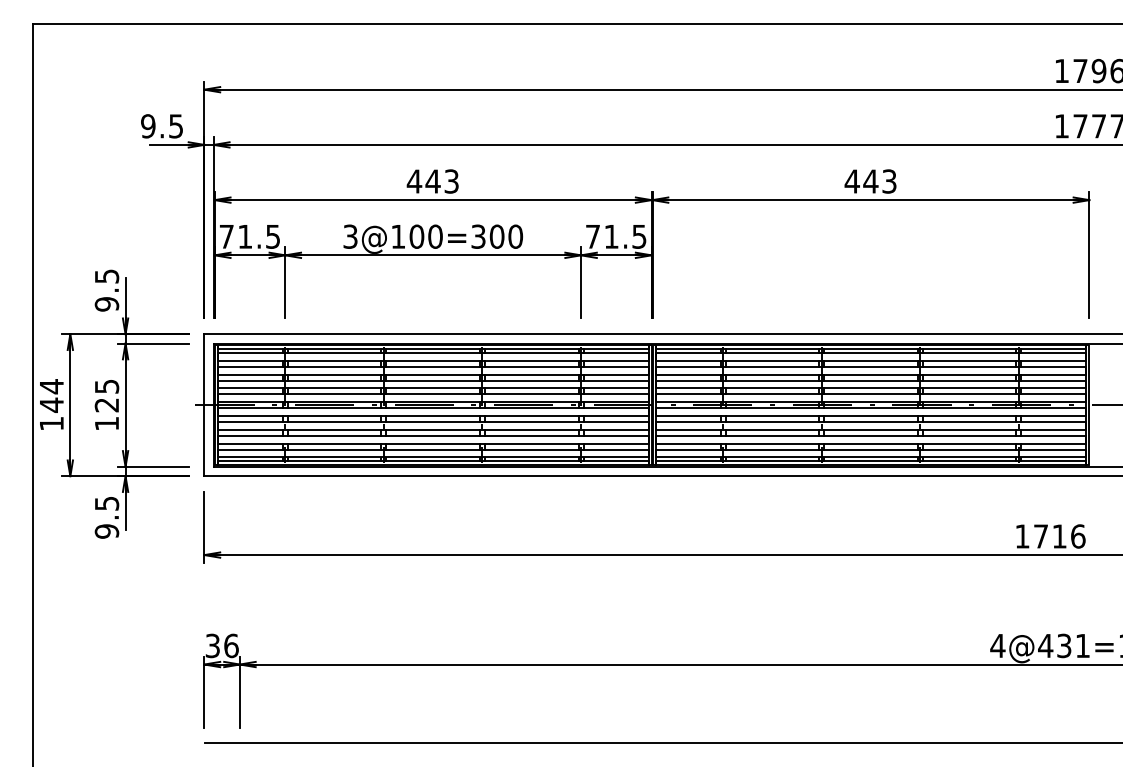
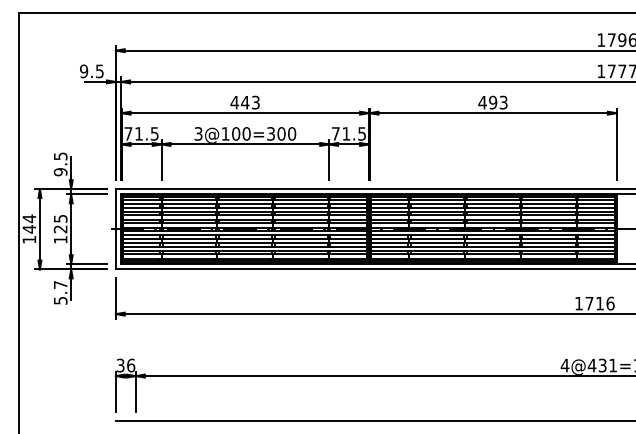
text: (869, 181) -> (492, 102), 443 -> 493
text: (106, 516) -> (60, 292), 9.5 -> 5.7

